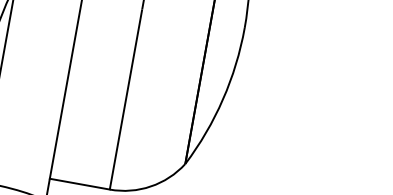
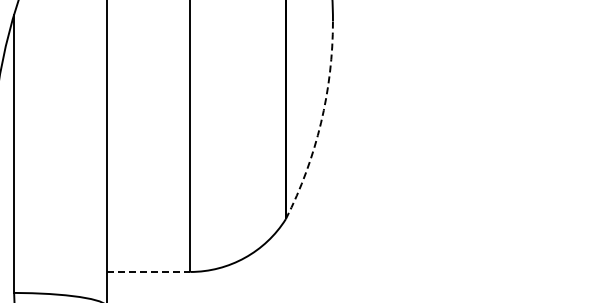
arc: (223, 99) -> (321, 122), solid -> dashed
line: (79, 183) -> (148, 271), solid -> dashed

